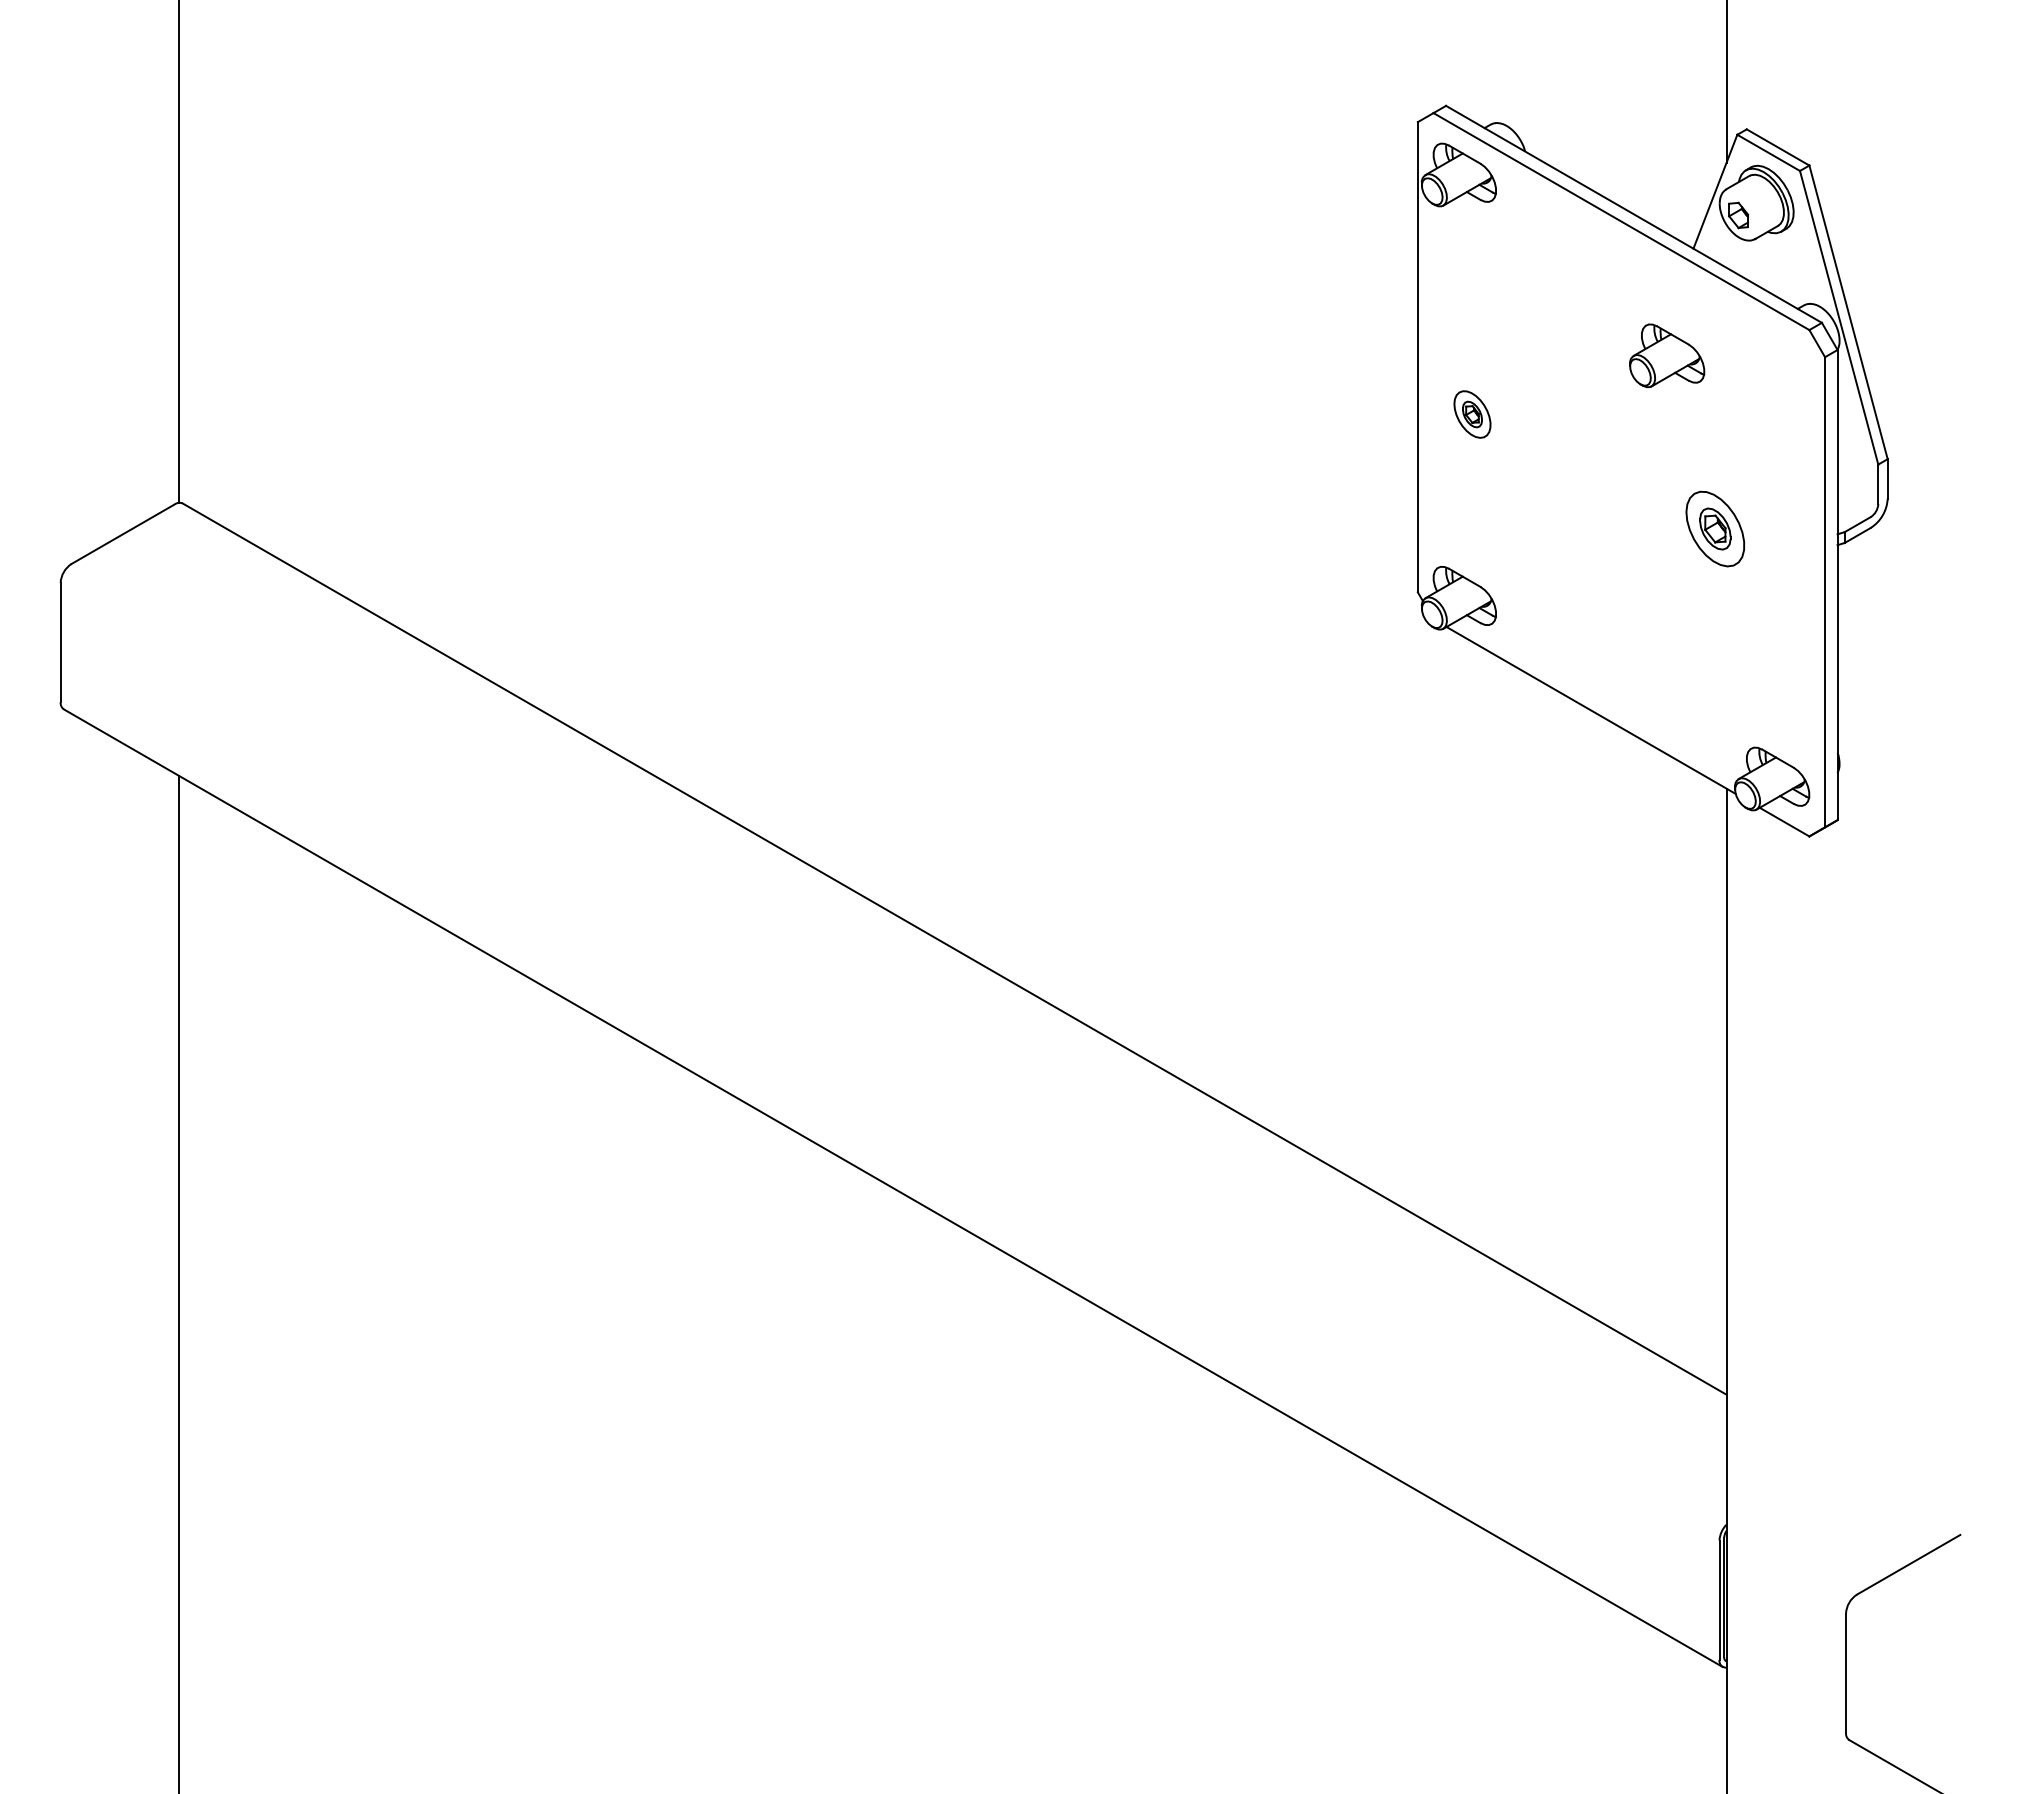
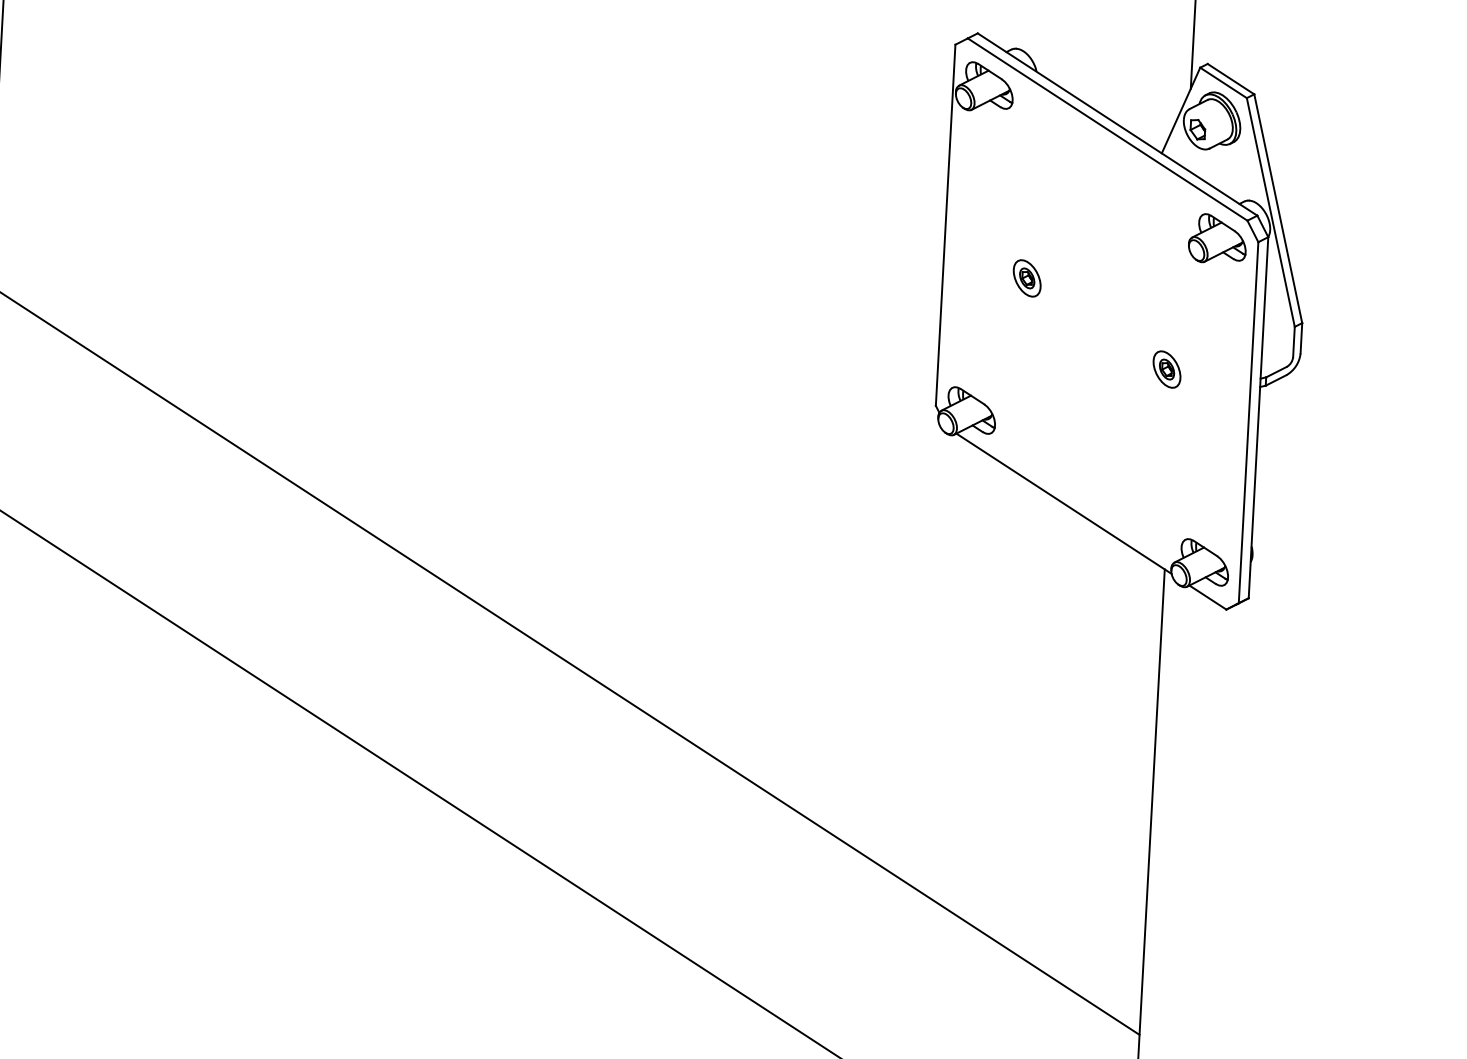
part: (1667, 355) -> (1218, 238), moved
part: (1472, 414) -> (1027, 278), moved
part: (1715, 528) -> (1167, 369), size x0.62

